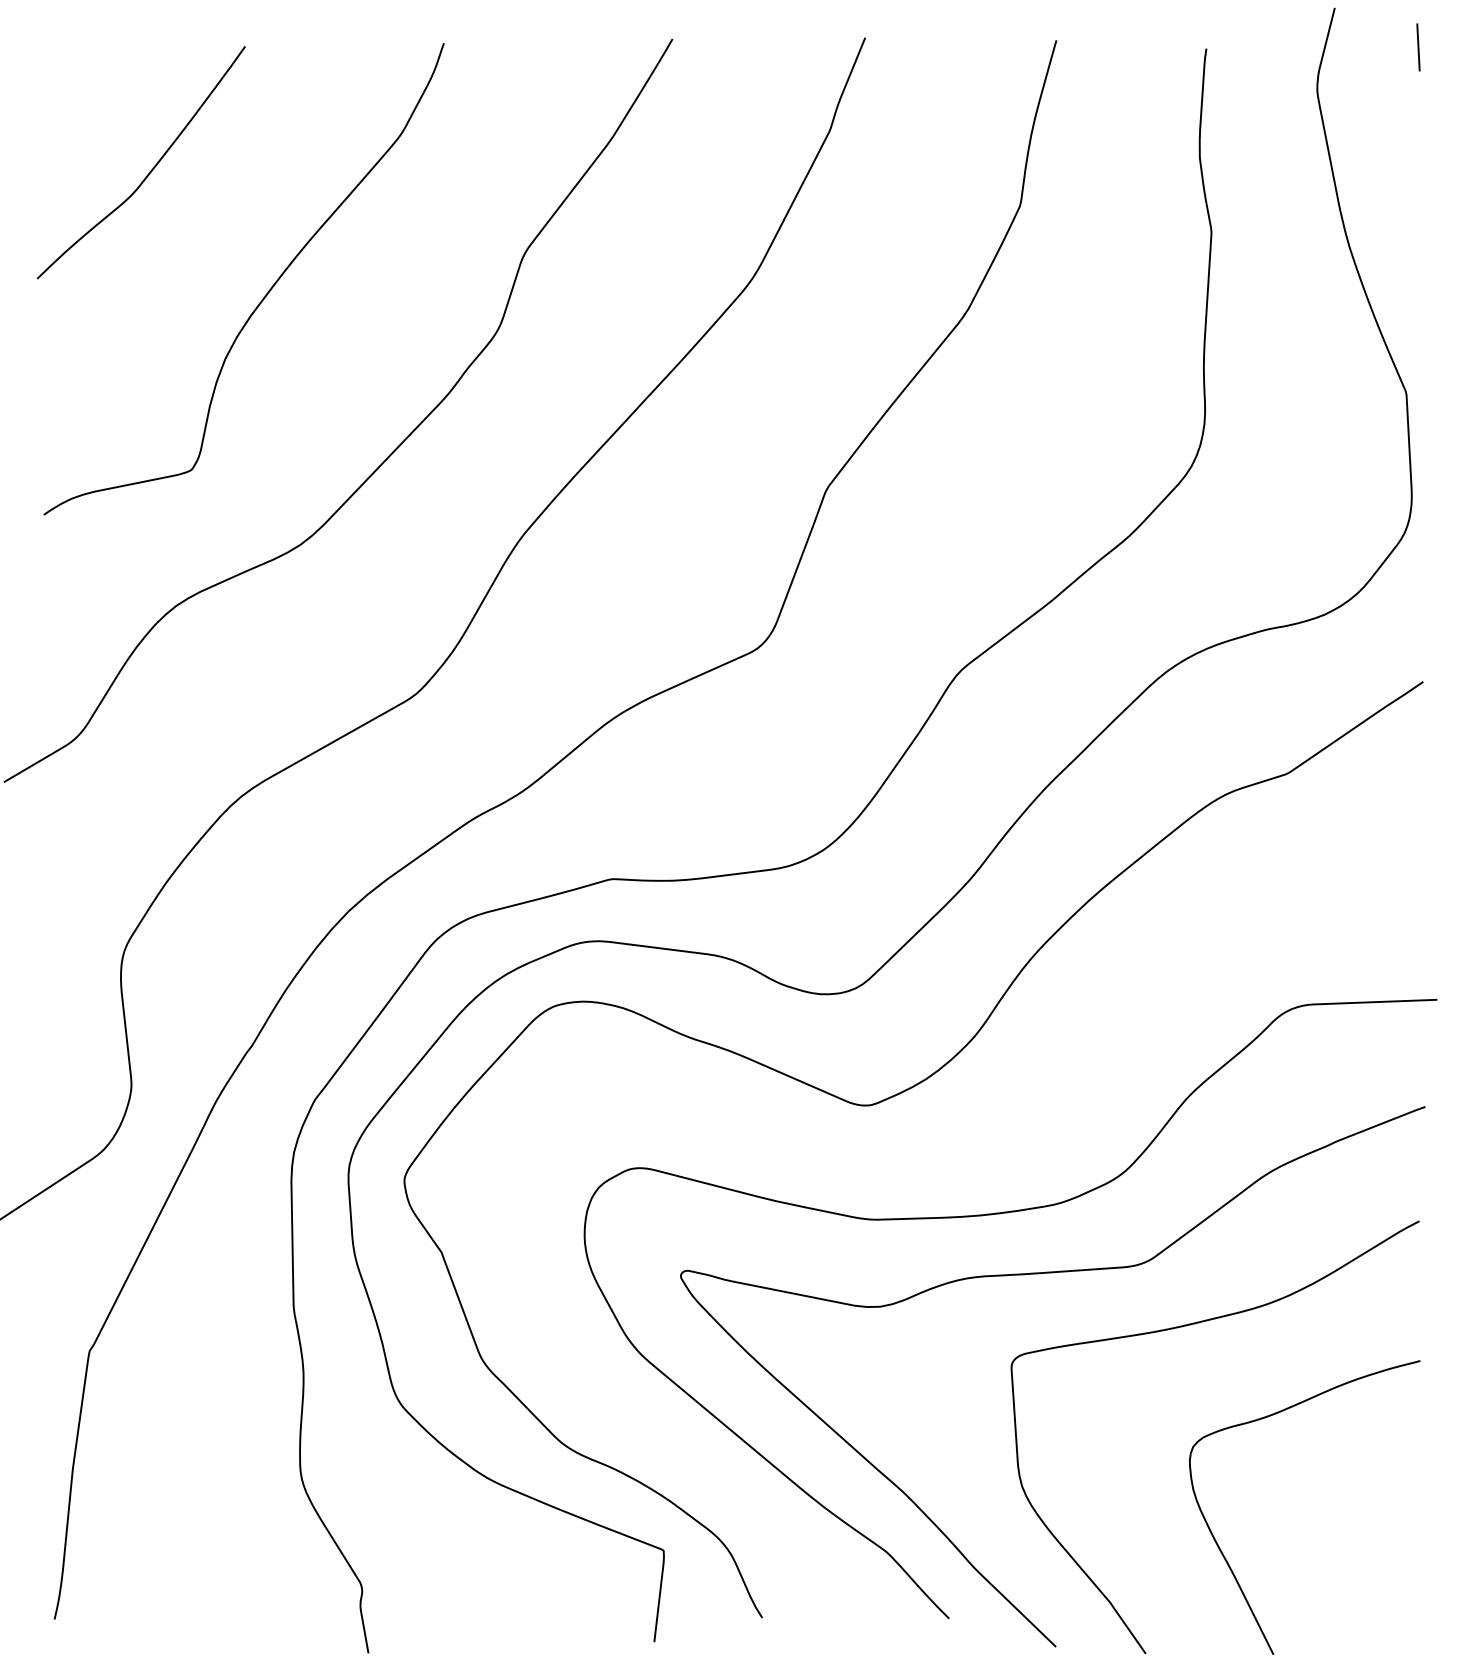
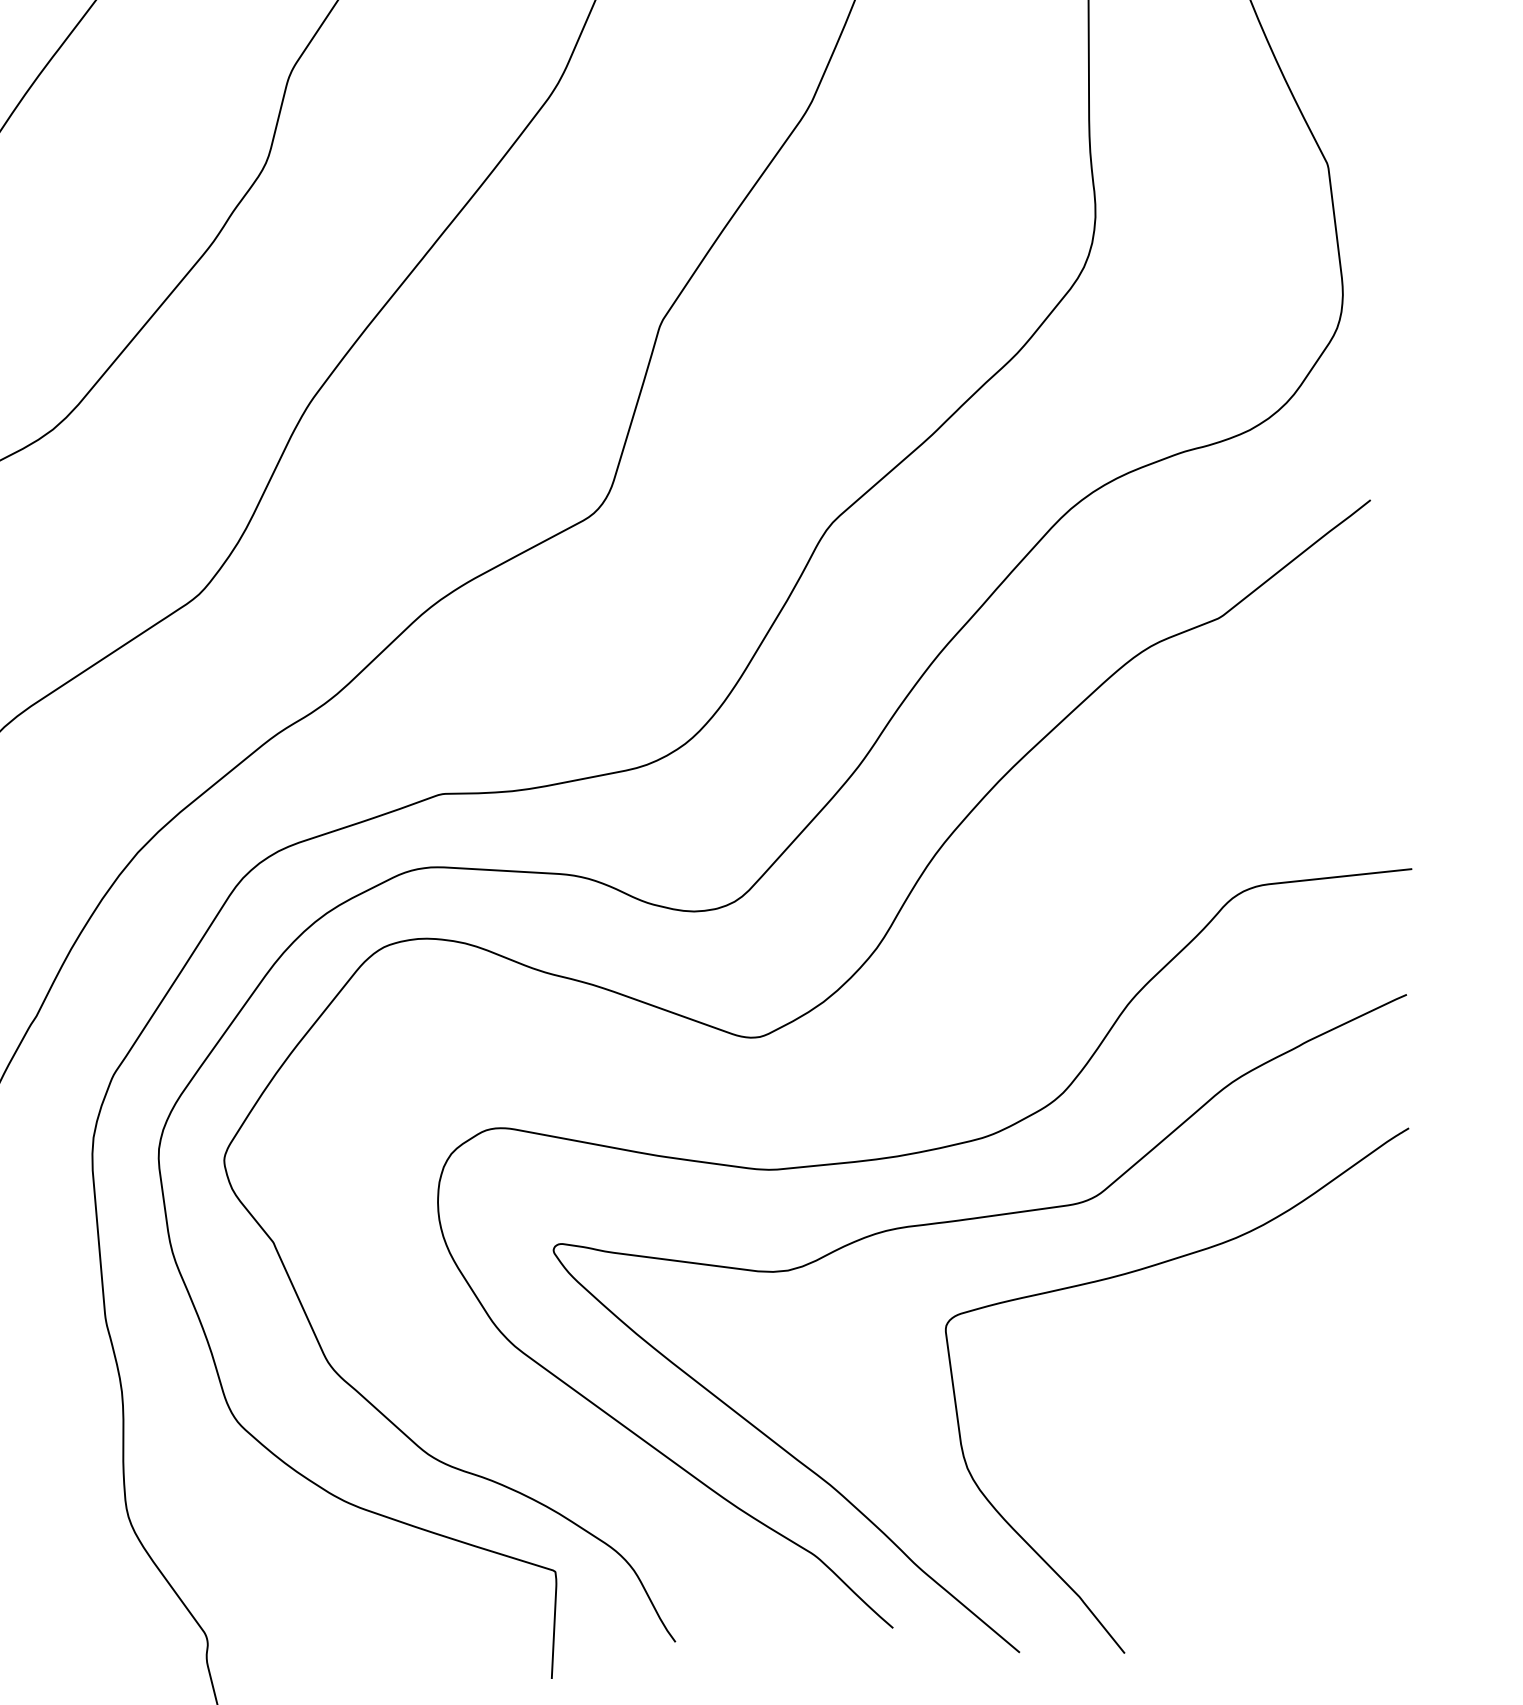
curve: (1222, 1551) -> (1205, 1528), removed

